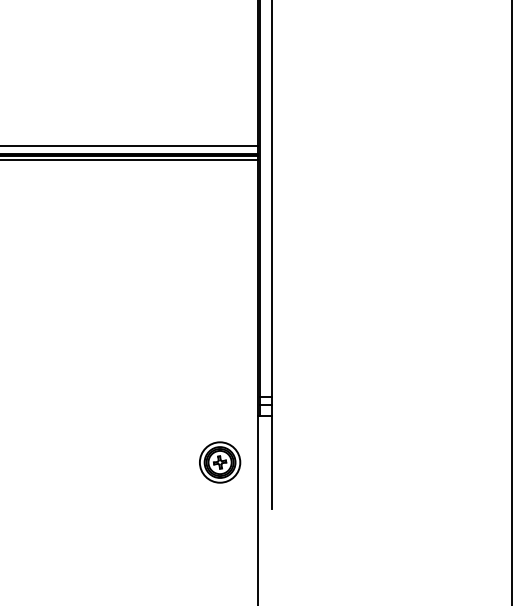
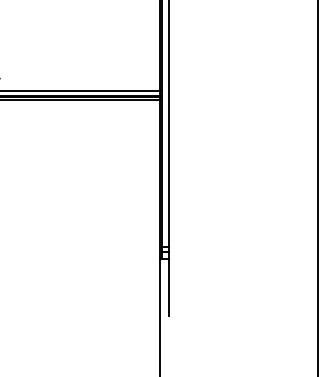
part: (219, 462) -> (136, 287), removed

